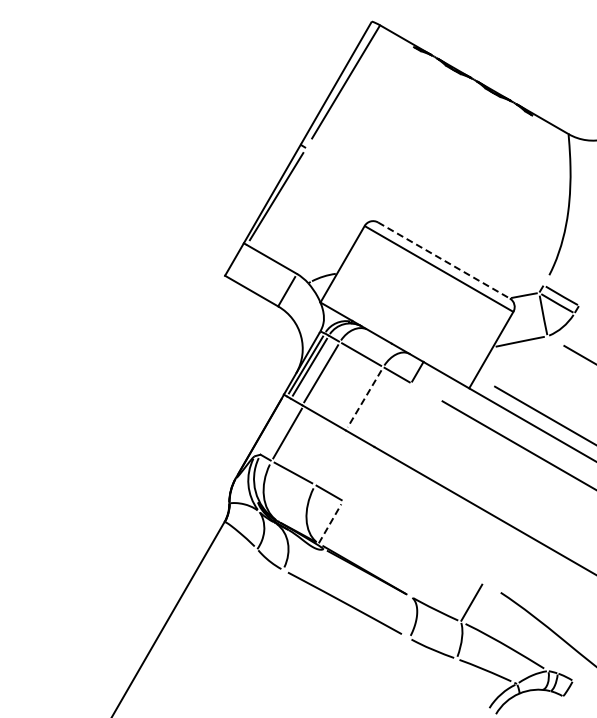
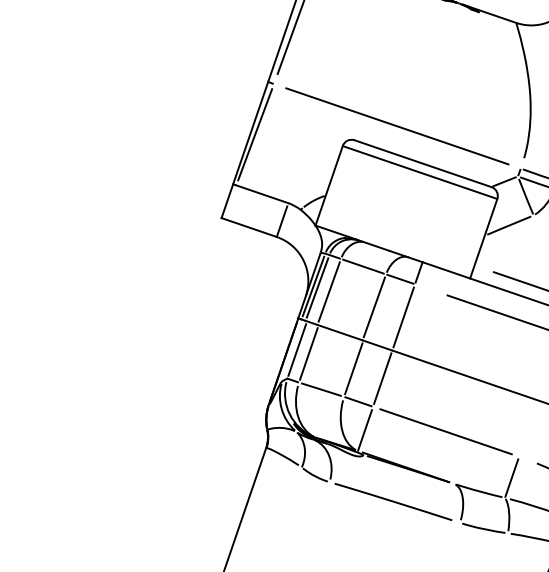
line: (424, 216) -> (396, 126), added
line: (444, 260) -> (423, 163), dashed -> solid
line: (364, 399) -> (374, 308), dashed -> solid
line: (392, 414) -> (403, 316), added
line: (276, 426) -> (297, 349), added
line: (330, 457) -> (353, 368), added
line: (358, 473) -> (382, 378), added
line: (330, 523) -> (365, 430), dashed -> solid
line: (413, 541) -> (446, 431), added

